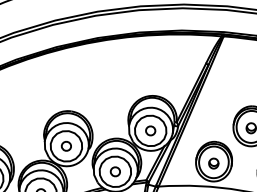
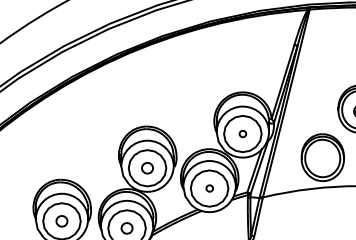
part: (150, 130) -> (242, 133), size x0.6
part: (213, 163) -> (322, 159), removed
part: (115, 171) -> (209, 188), size x0.6

